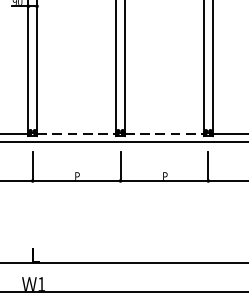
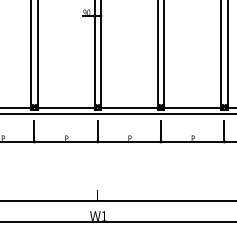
line: (76, 133) -> (129, 107), dashed -> solid
line: (164, 133) -> (192, 107), dashed -> solid

